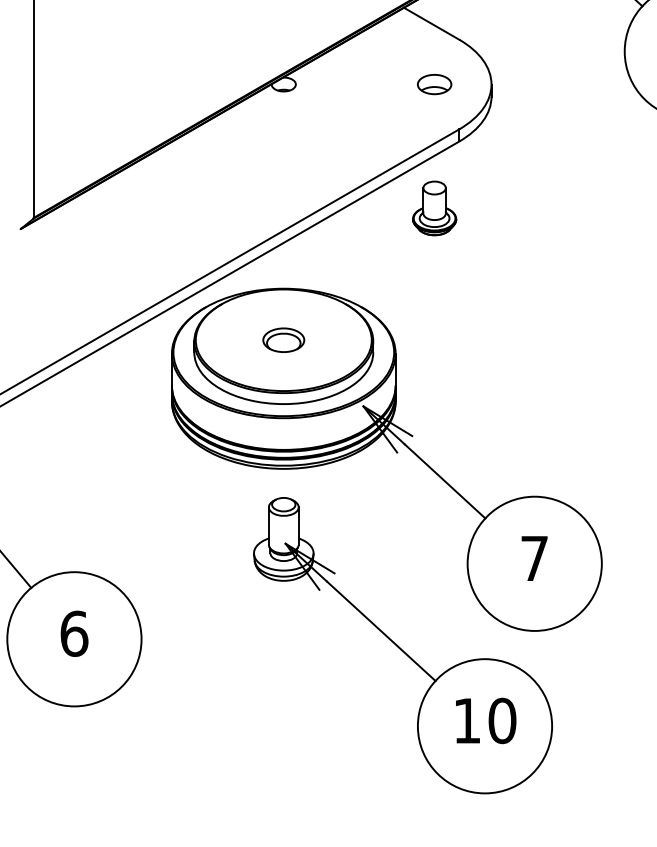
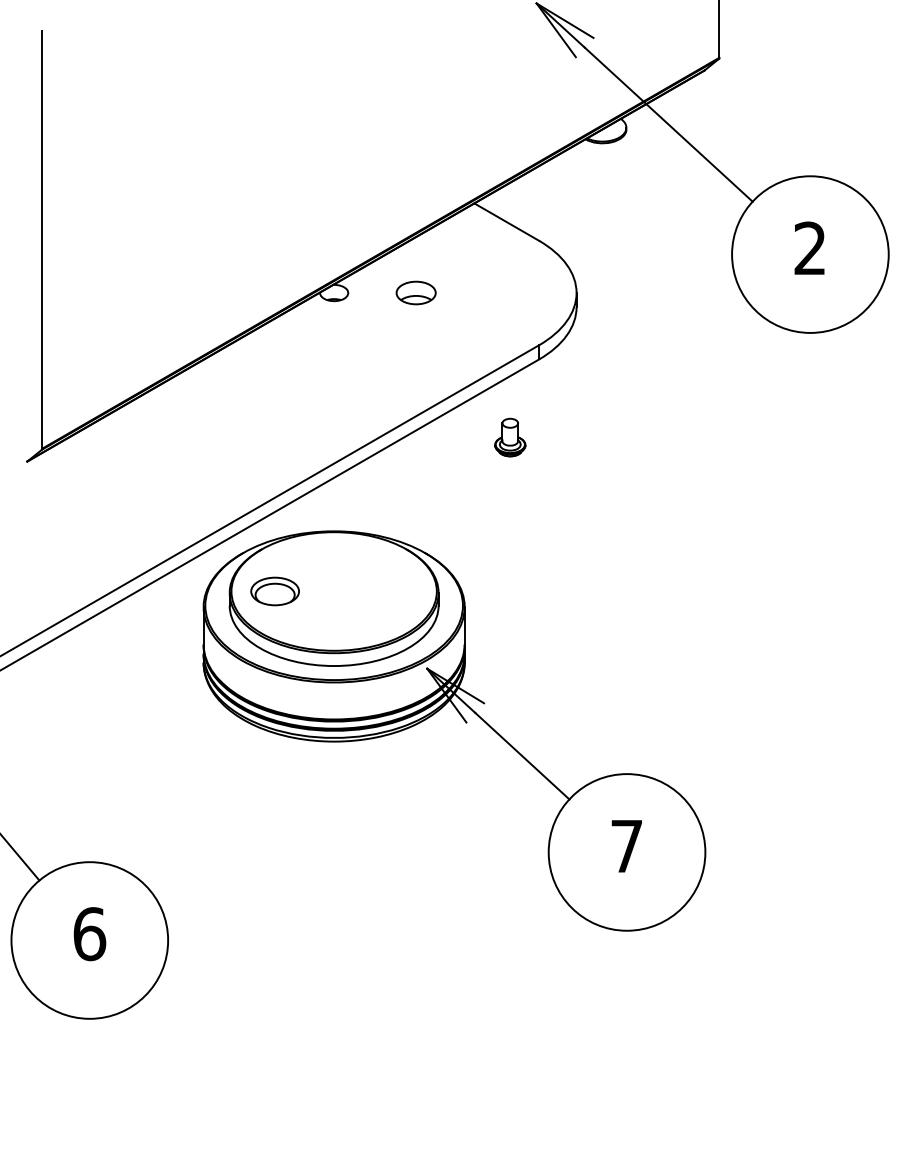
part: (434, 84) -> (415, 292), moved
part: (434, 208) -> (510, 437), size x0.6
part: (283, 340) -> (274, 591), moved
part: (403, 645) -> (473, 947), removed

